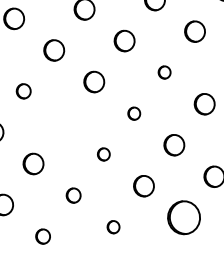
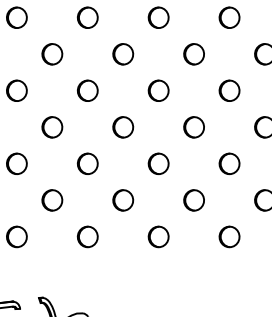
part: (164, 72) -> (229, 90), size x1.67
part: (23, 91) -> (87, 90), size x1.43
part: (133, 113) -> (193, 127), size x1.67
part: (64, 123) -> (123, 127), added
part: (103, 154) -> (158, 163), size x1.67
part: (73, 195) -> (123, 200), size x1.43
part: (183, 217) -> (229, 236), size x0.62
part: (113, 226) -> (158, 236), size x1.67
part: (42, 236) -> (87, 236), size x1.43

